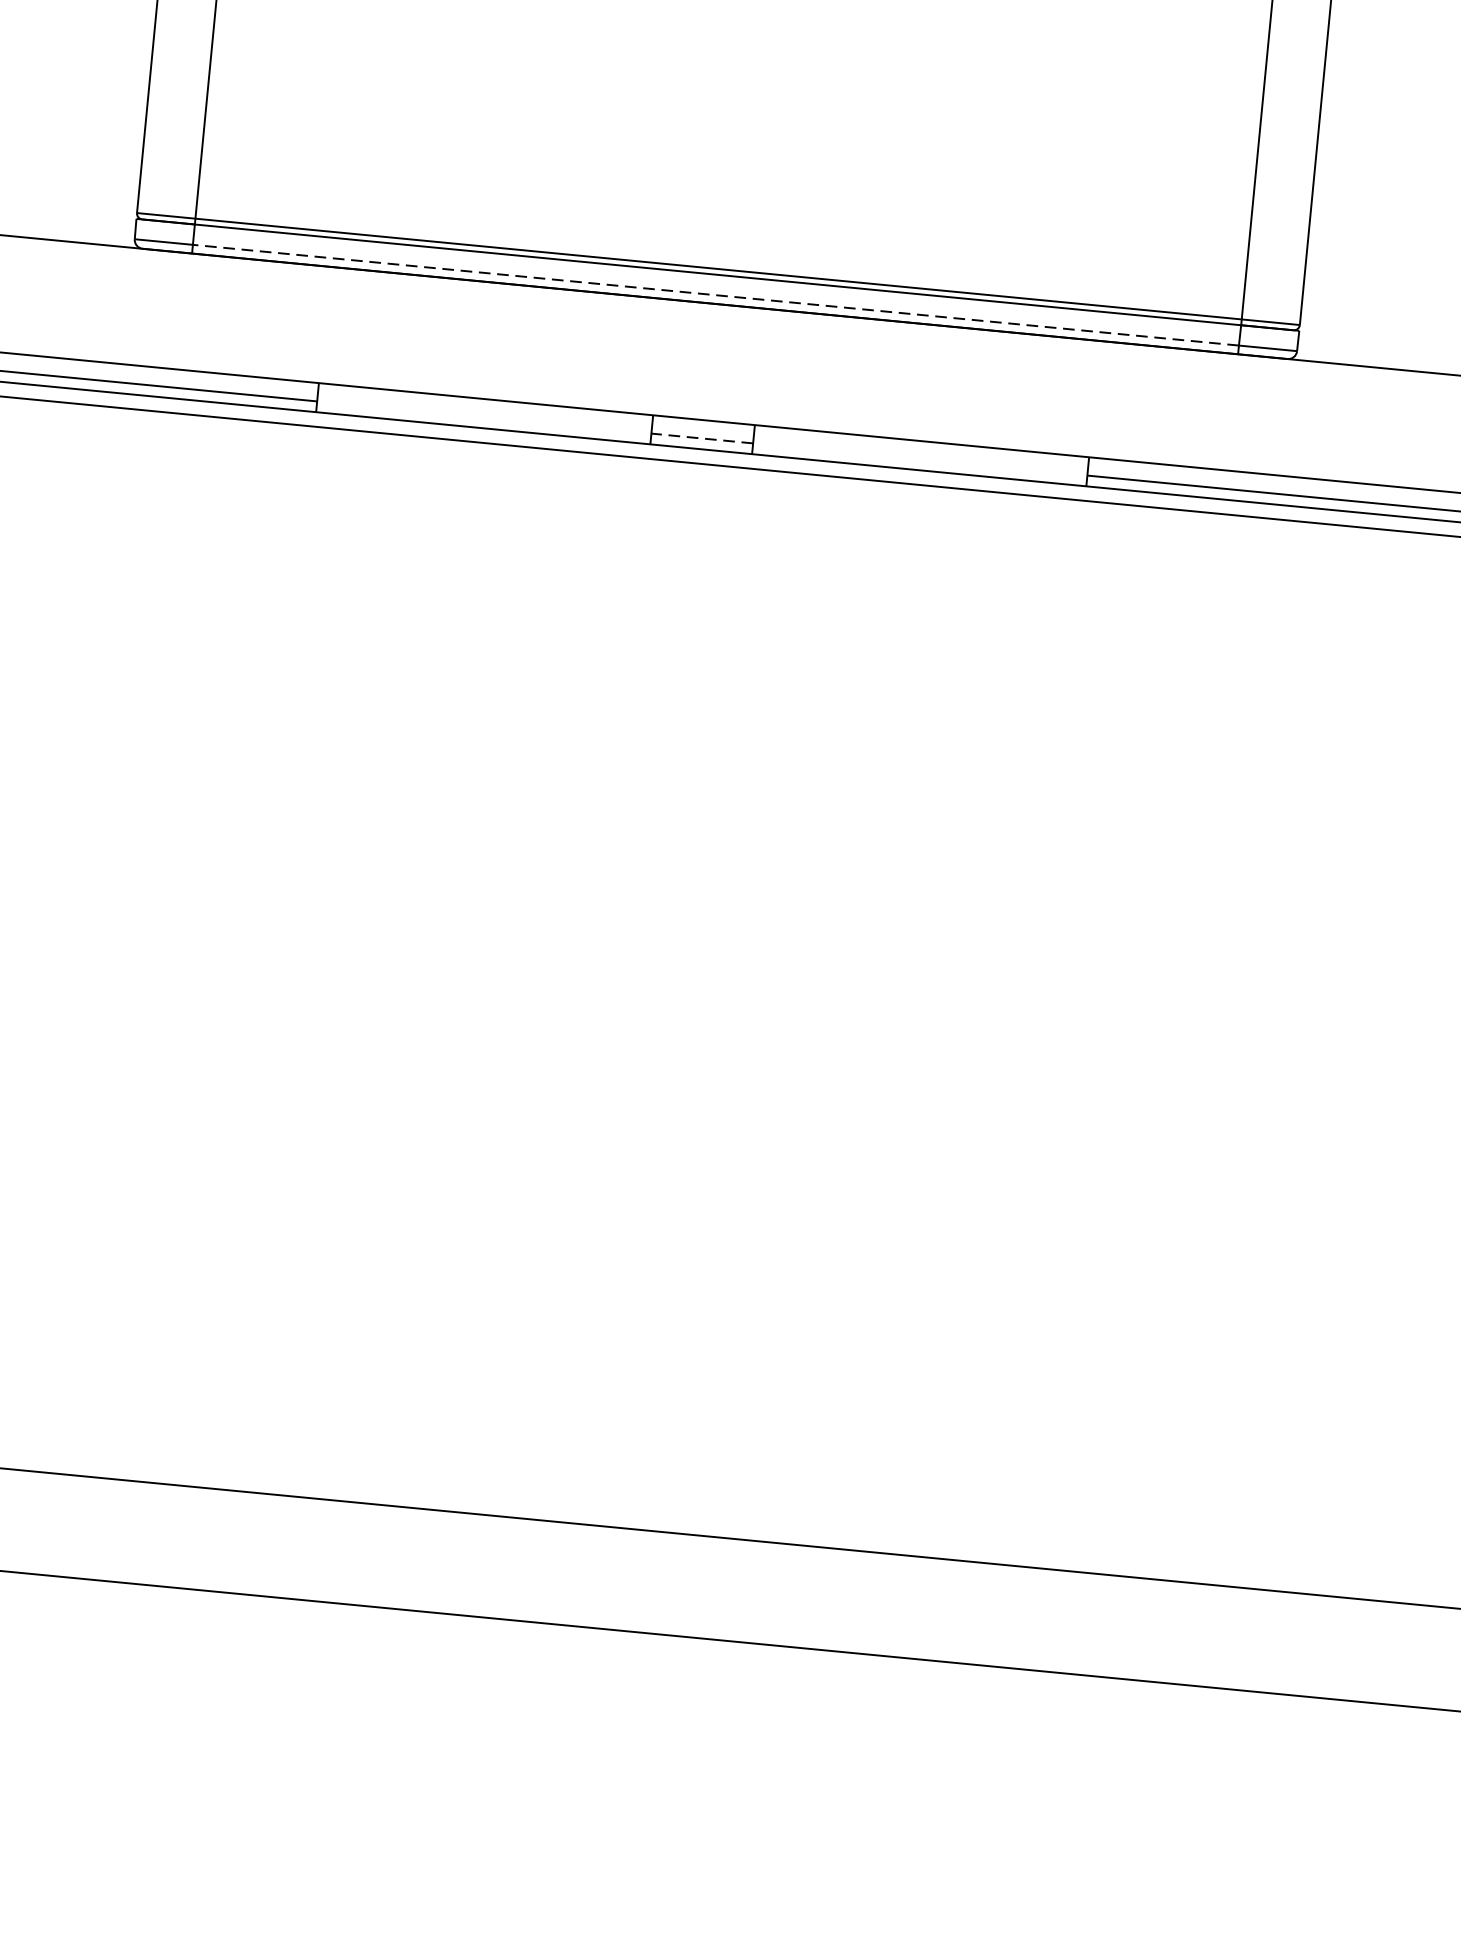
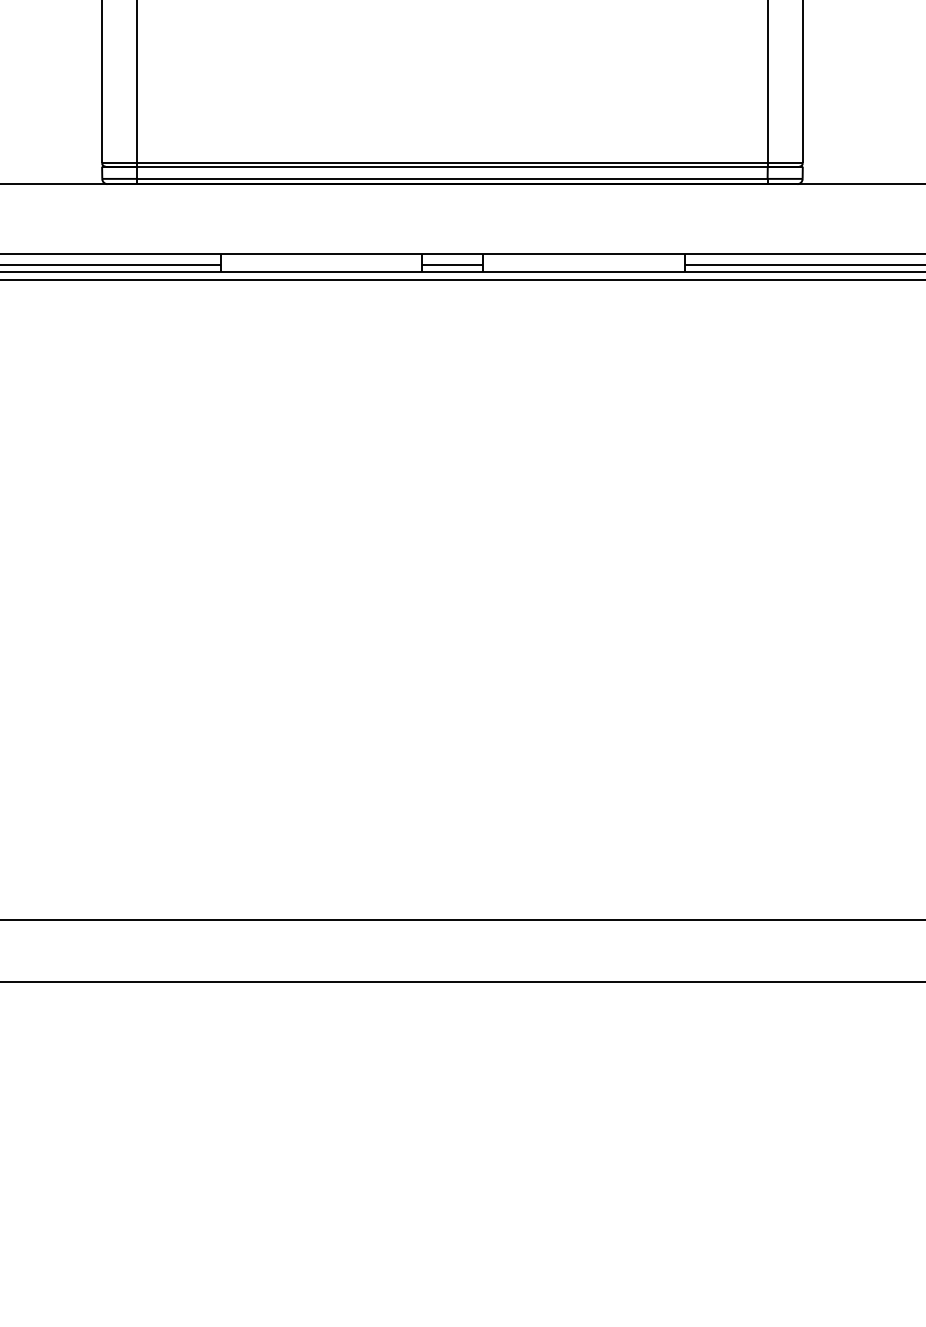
line: (714, 294) -> (451, 178), dashed -> solid
line: (702, 438) -> (452, 265), dashed -> solid

